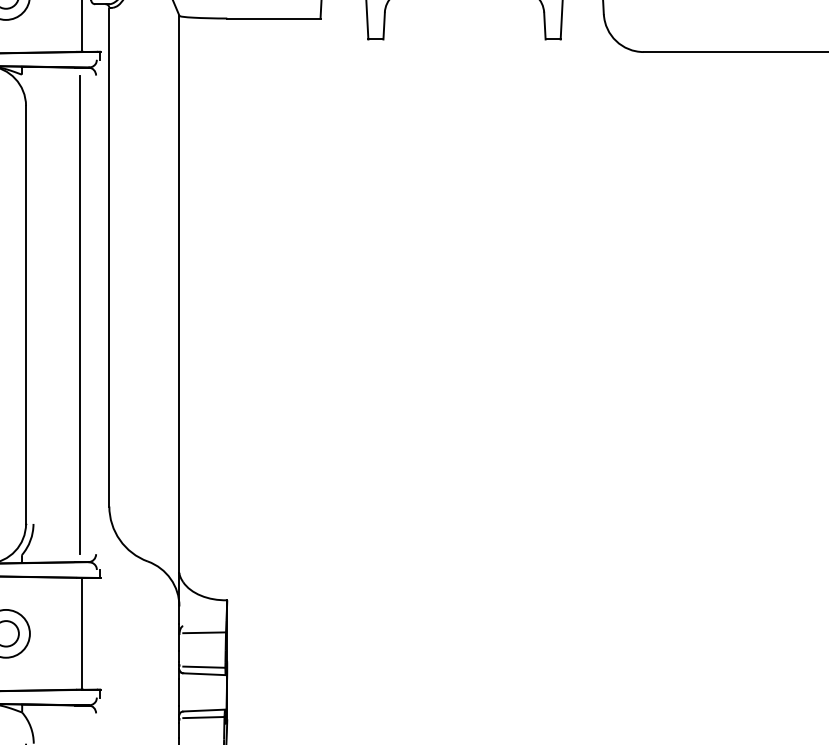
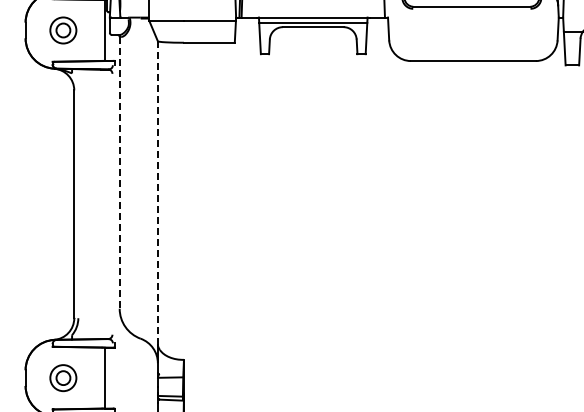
line: (109, 258) -> (119, 173), solid -> dashed
line: (178, 295) -> (157, 193), solid -> dashed
line: (79, 313) -> (103, 203), removed

